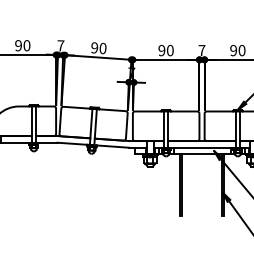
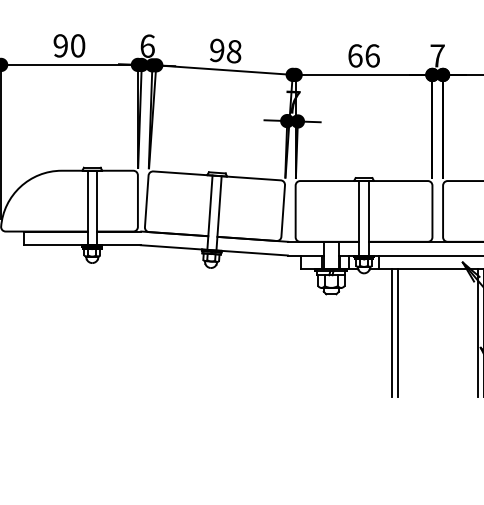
text: (60, 45) -> (146, 45), 7 -> 6
text: (102, 48) -> (233, 51), 90 -> 98
text: (165, 50) -> (362, 55), 90 -> 66

